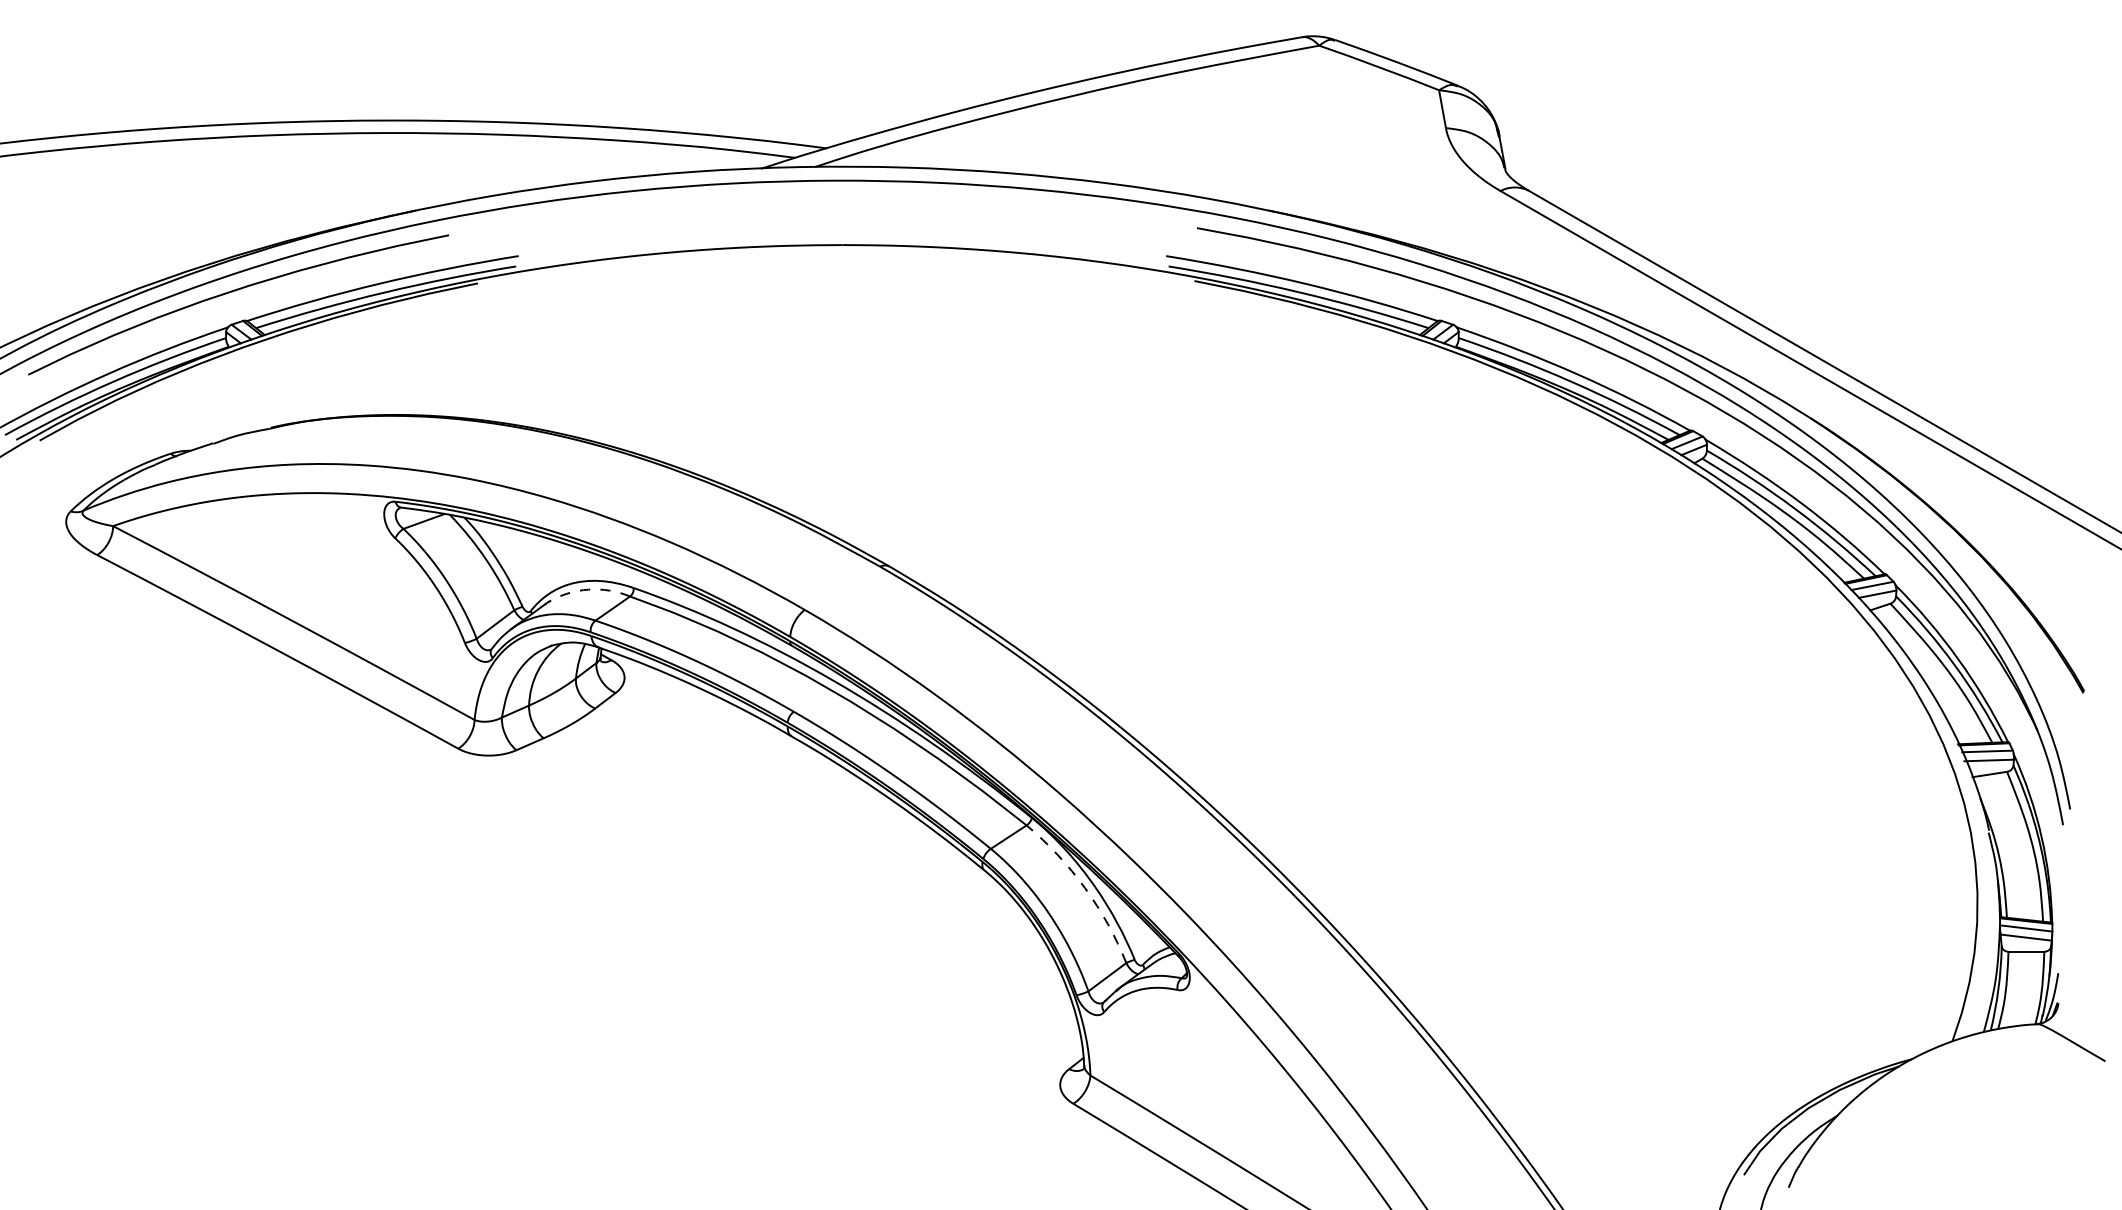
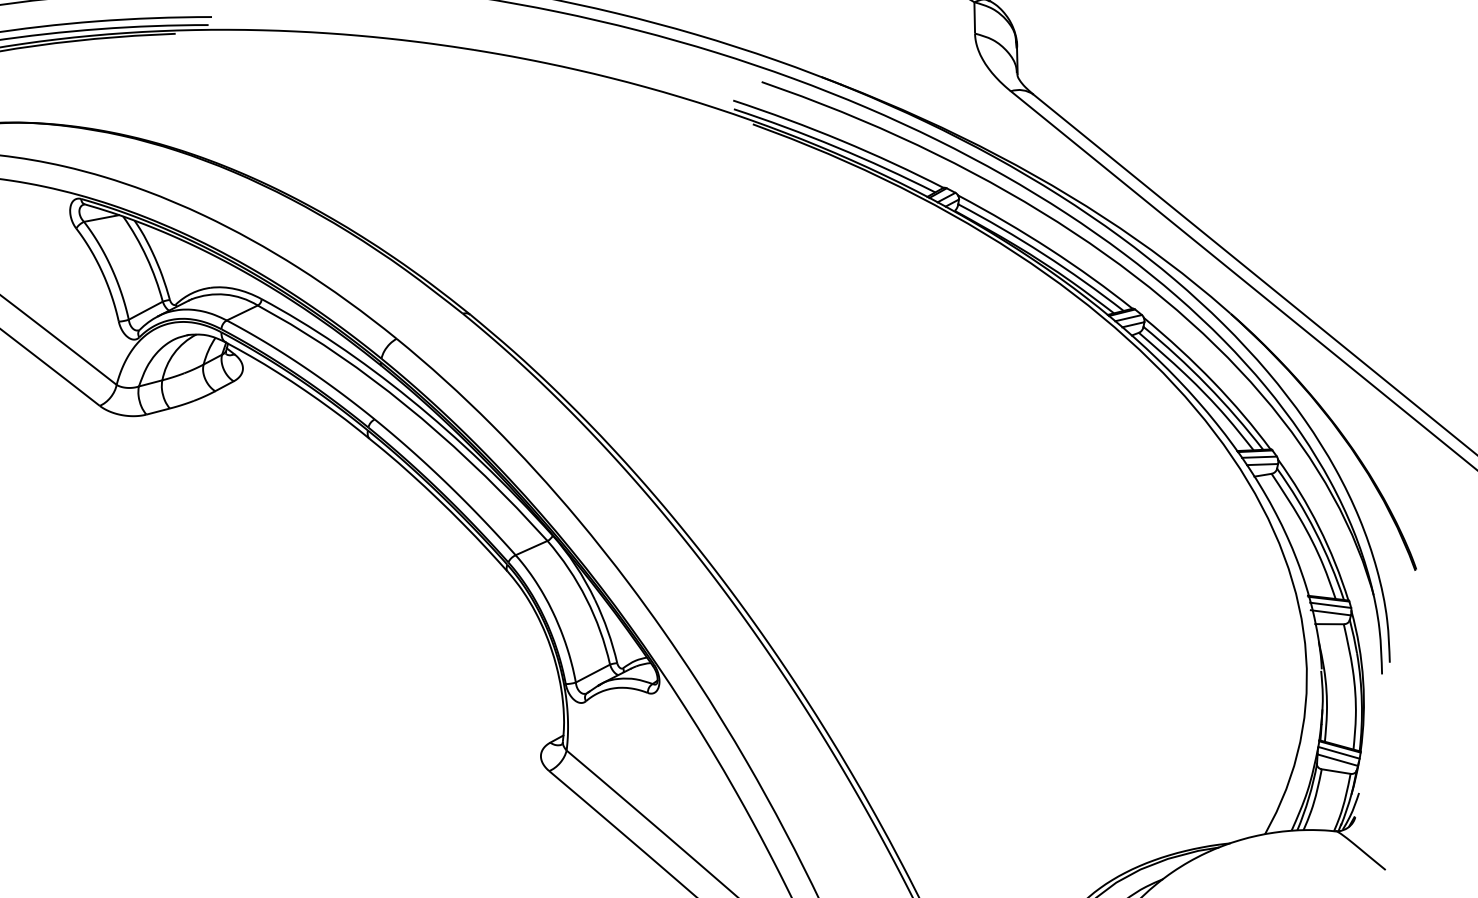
arc: (588, 589) -> (225, 294), dashed -> solid
arc: (1084, 888) -> (585, 599), dashed -> solid

